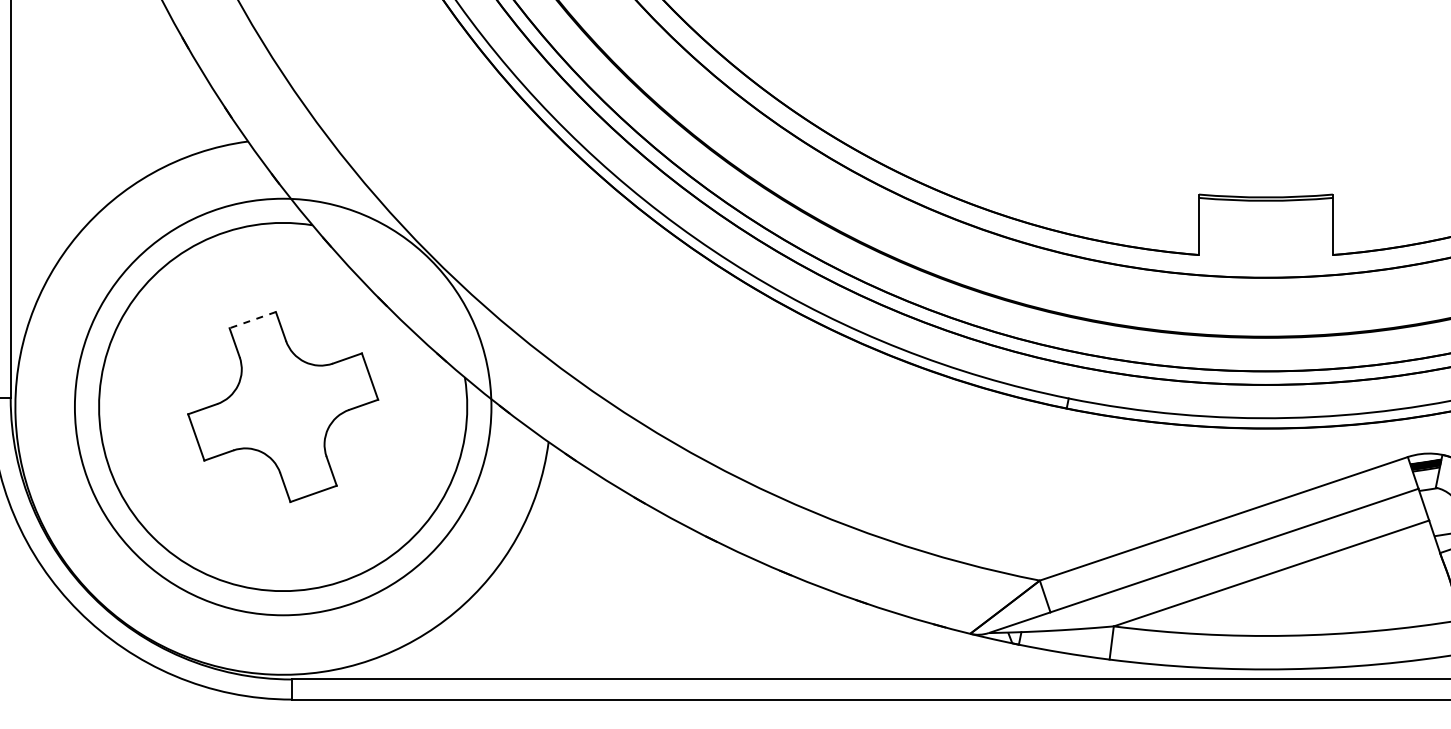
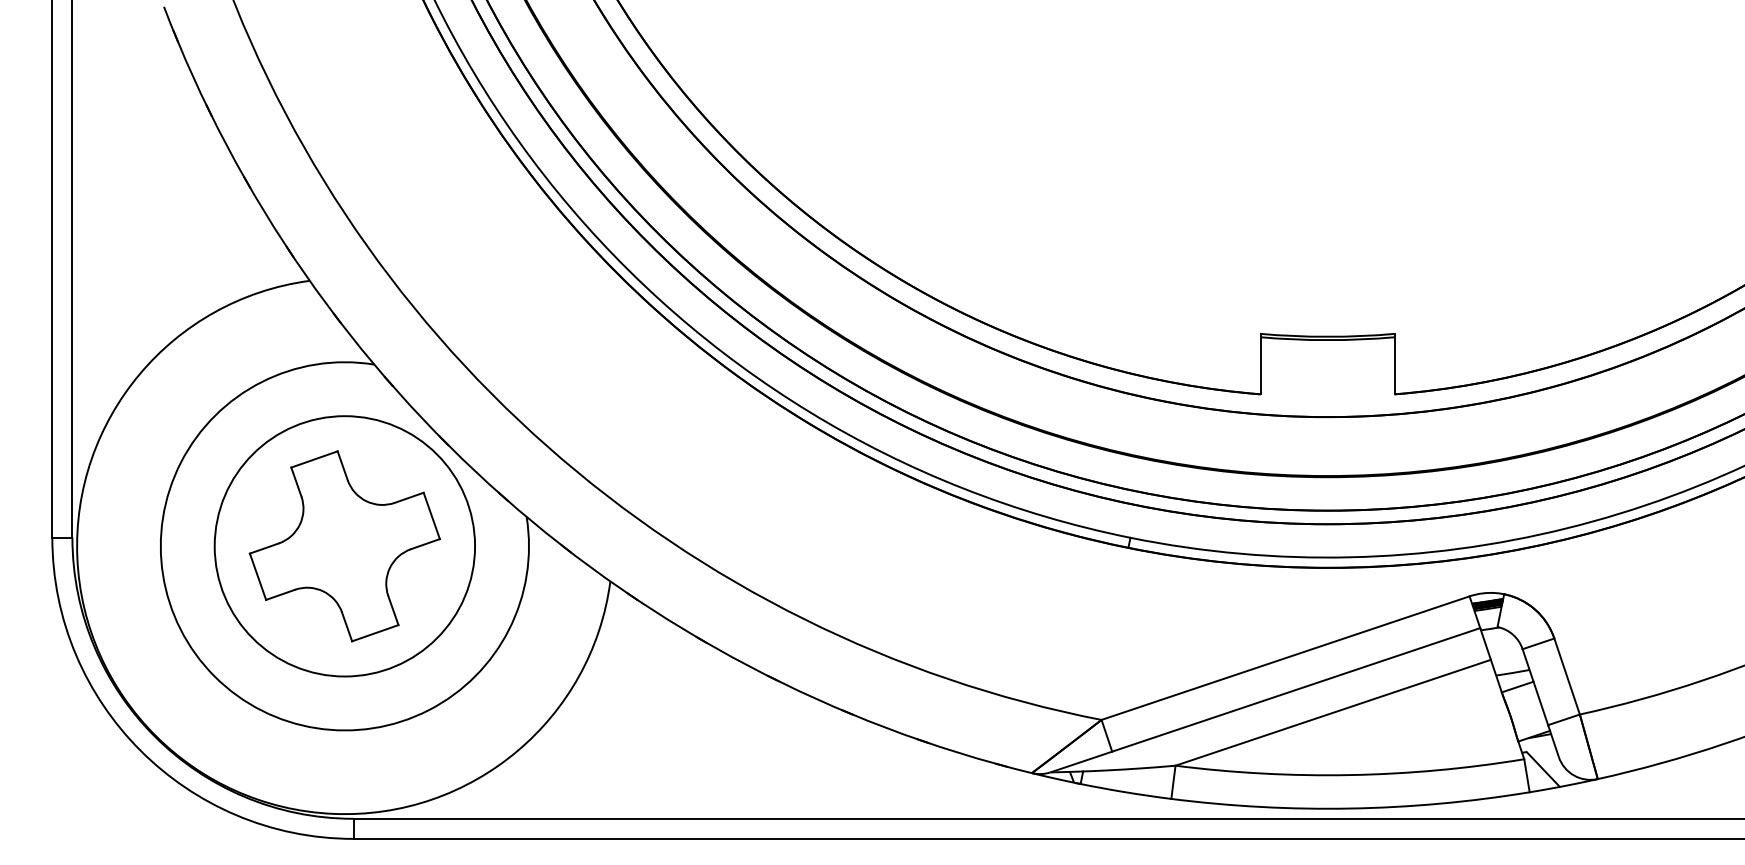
line: (252, 320) -> (314, 459), dashed -> solid
circle: (282, 407) -> (344, 546), size x0.62

